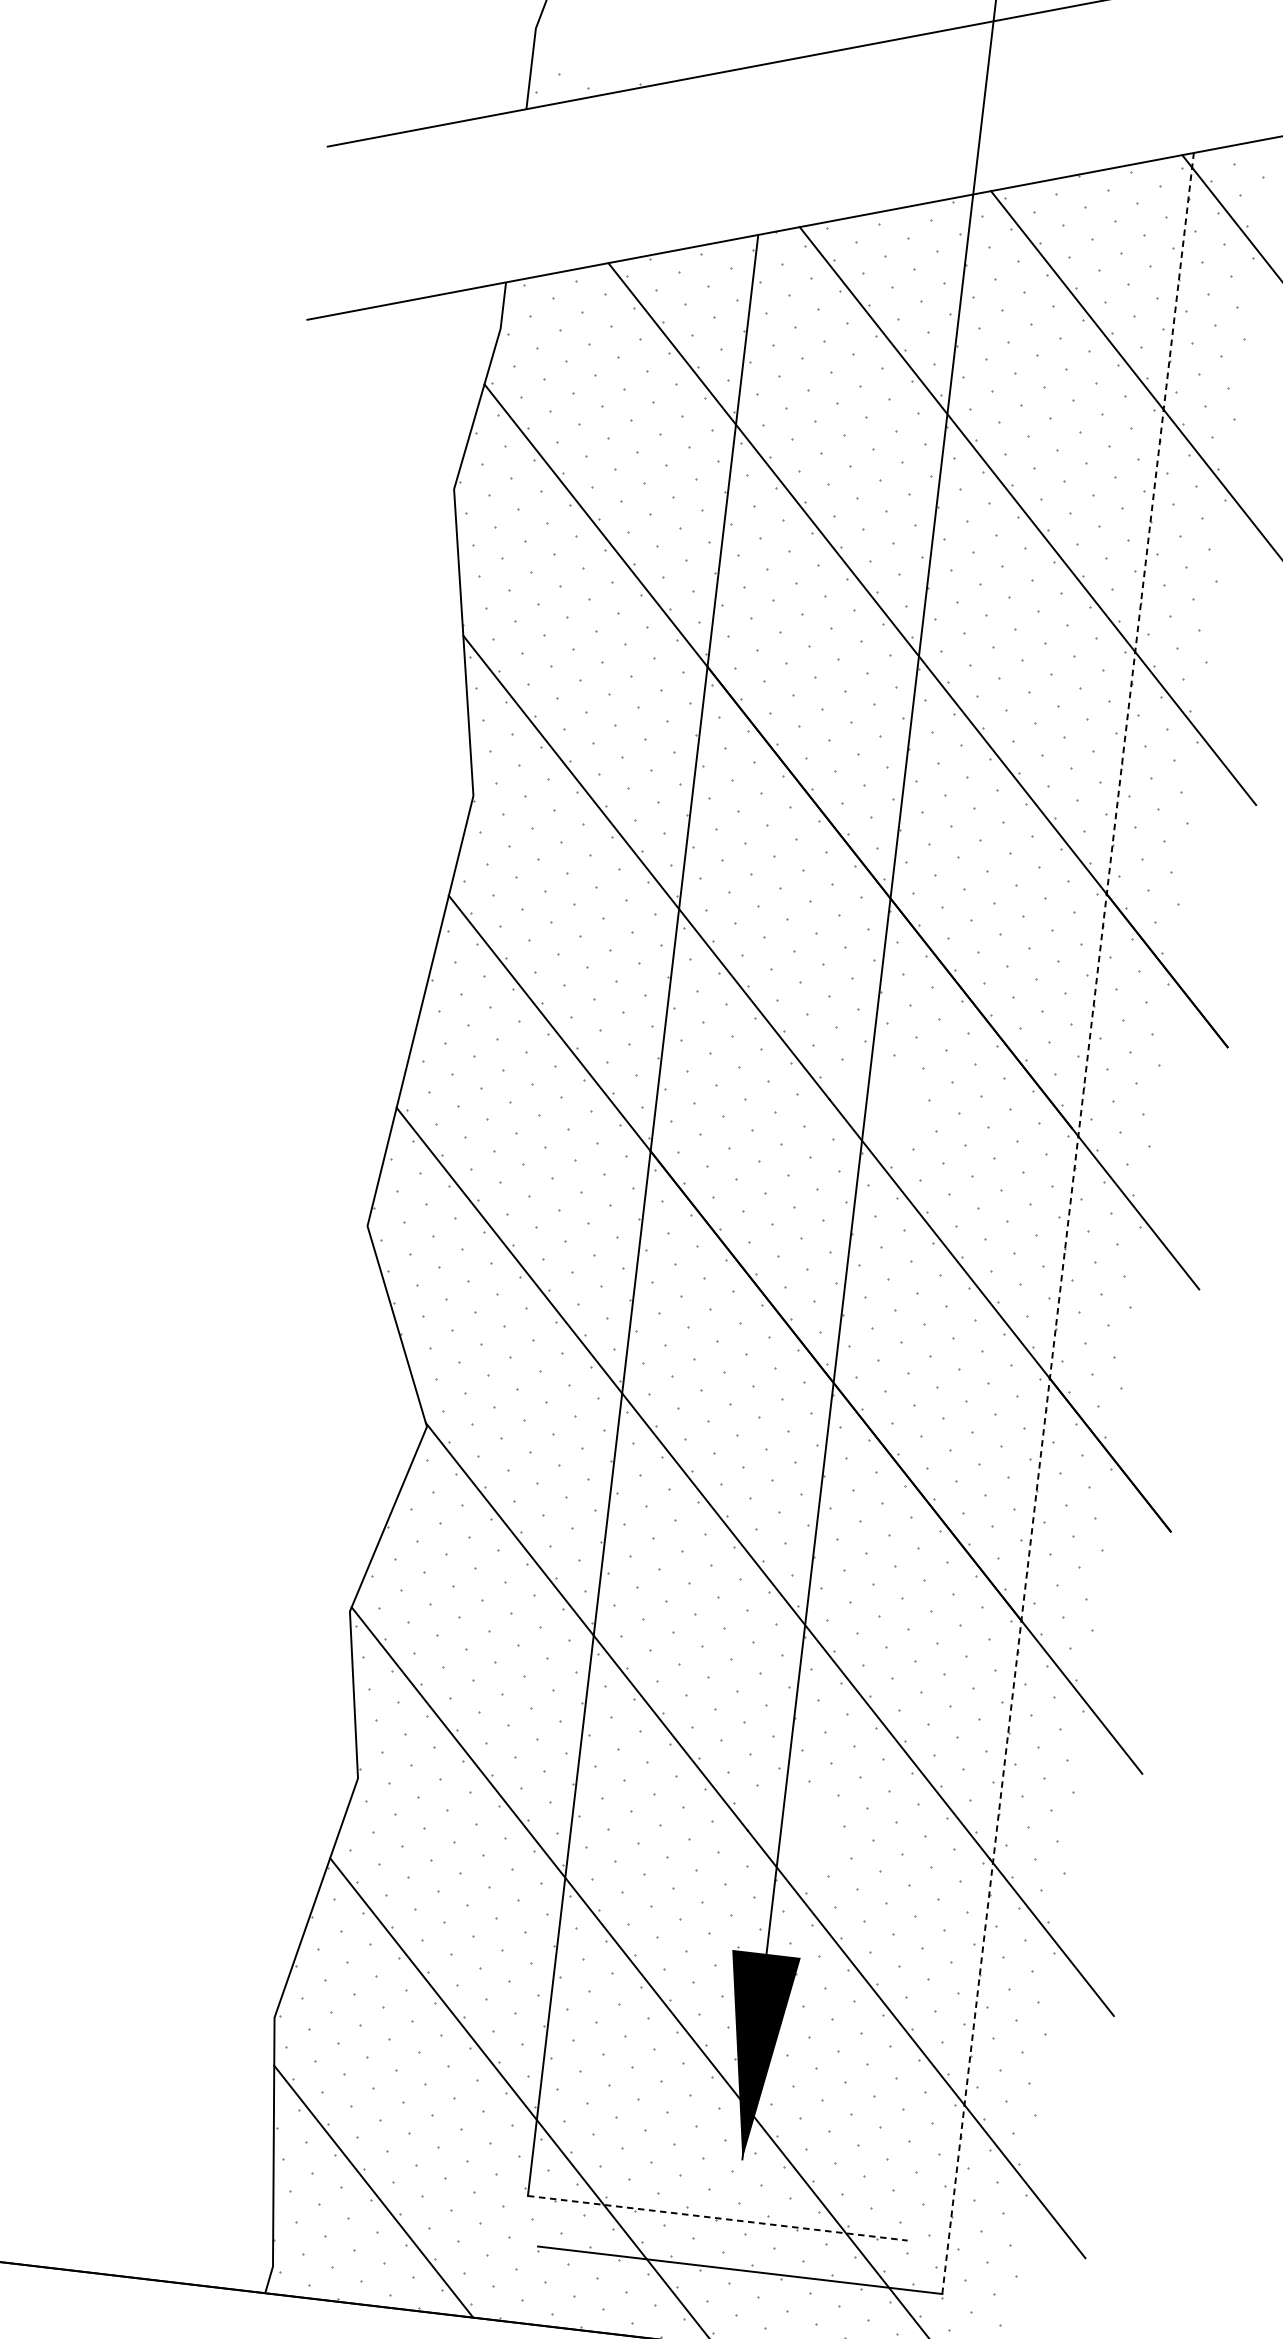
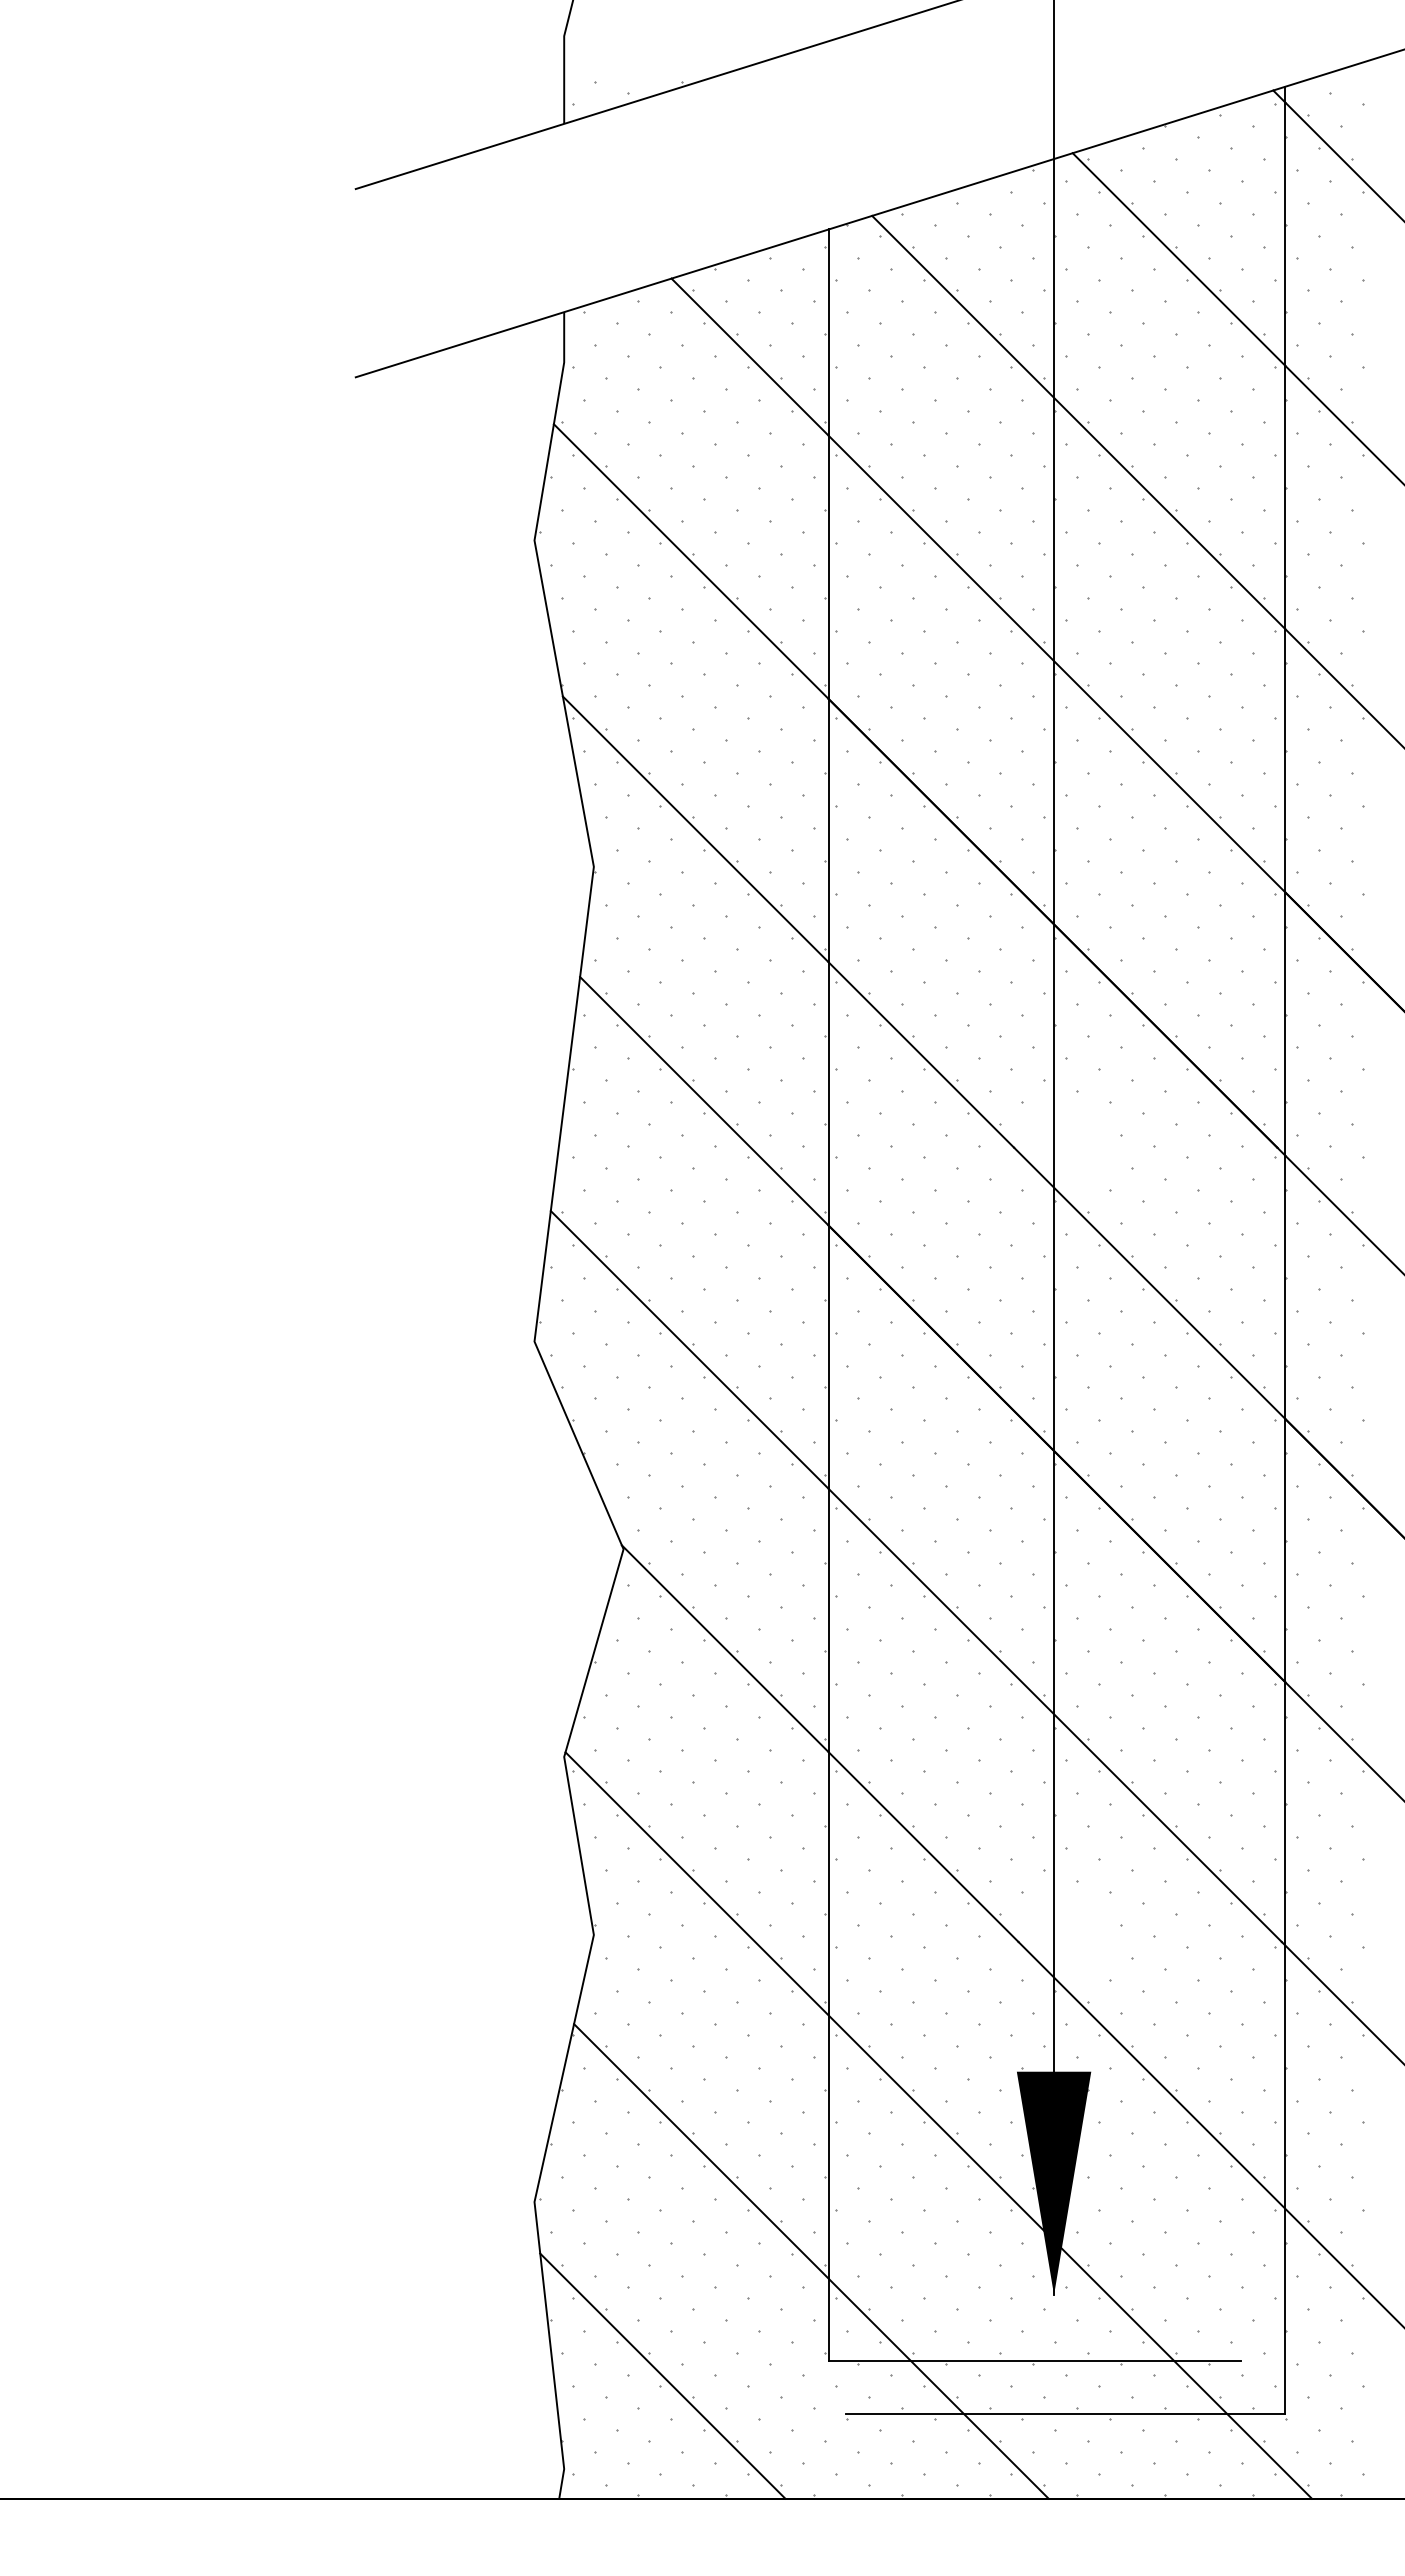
line: (1068, 1223) -> (1285, 1250), dashed -> solid
line: (718, 2218) -> (1035, 2361), dashed -> solid

